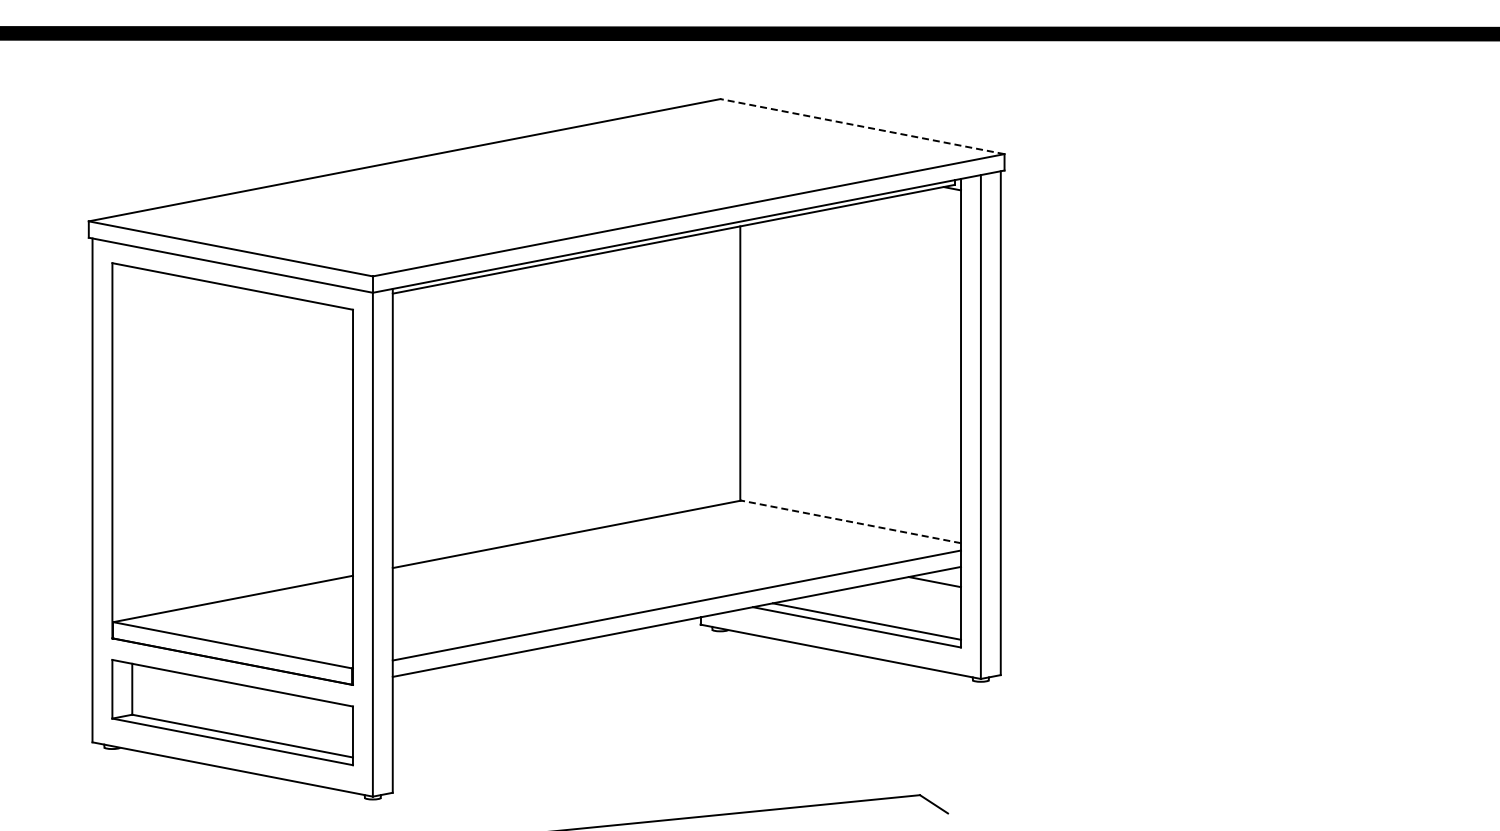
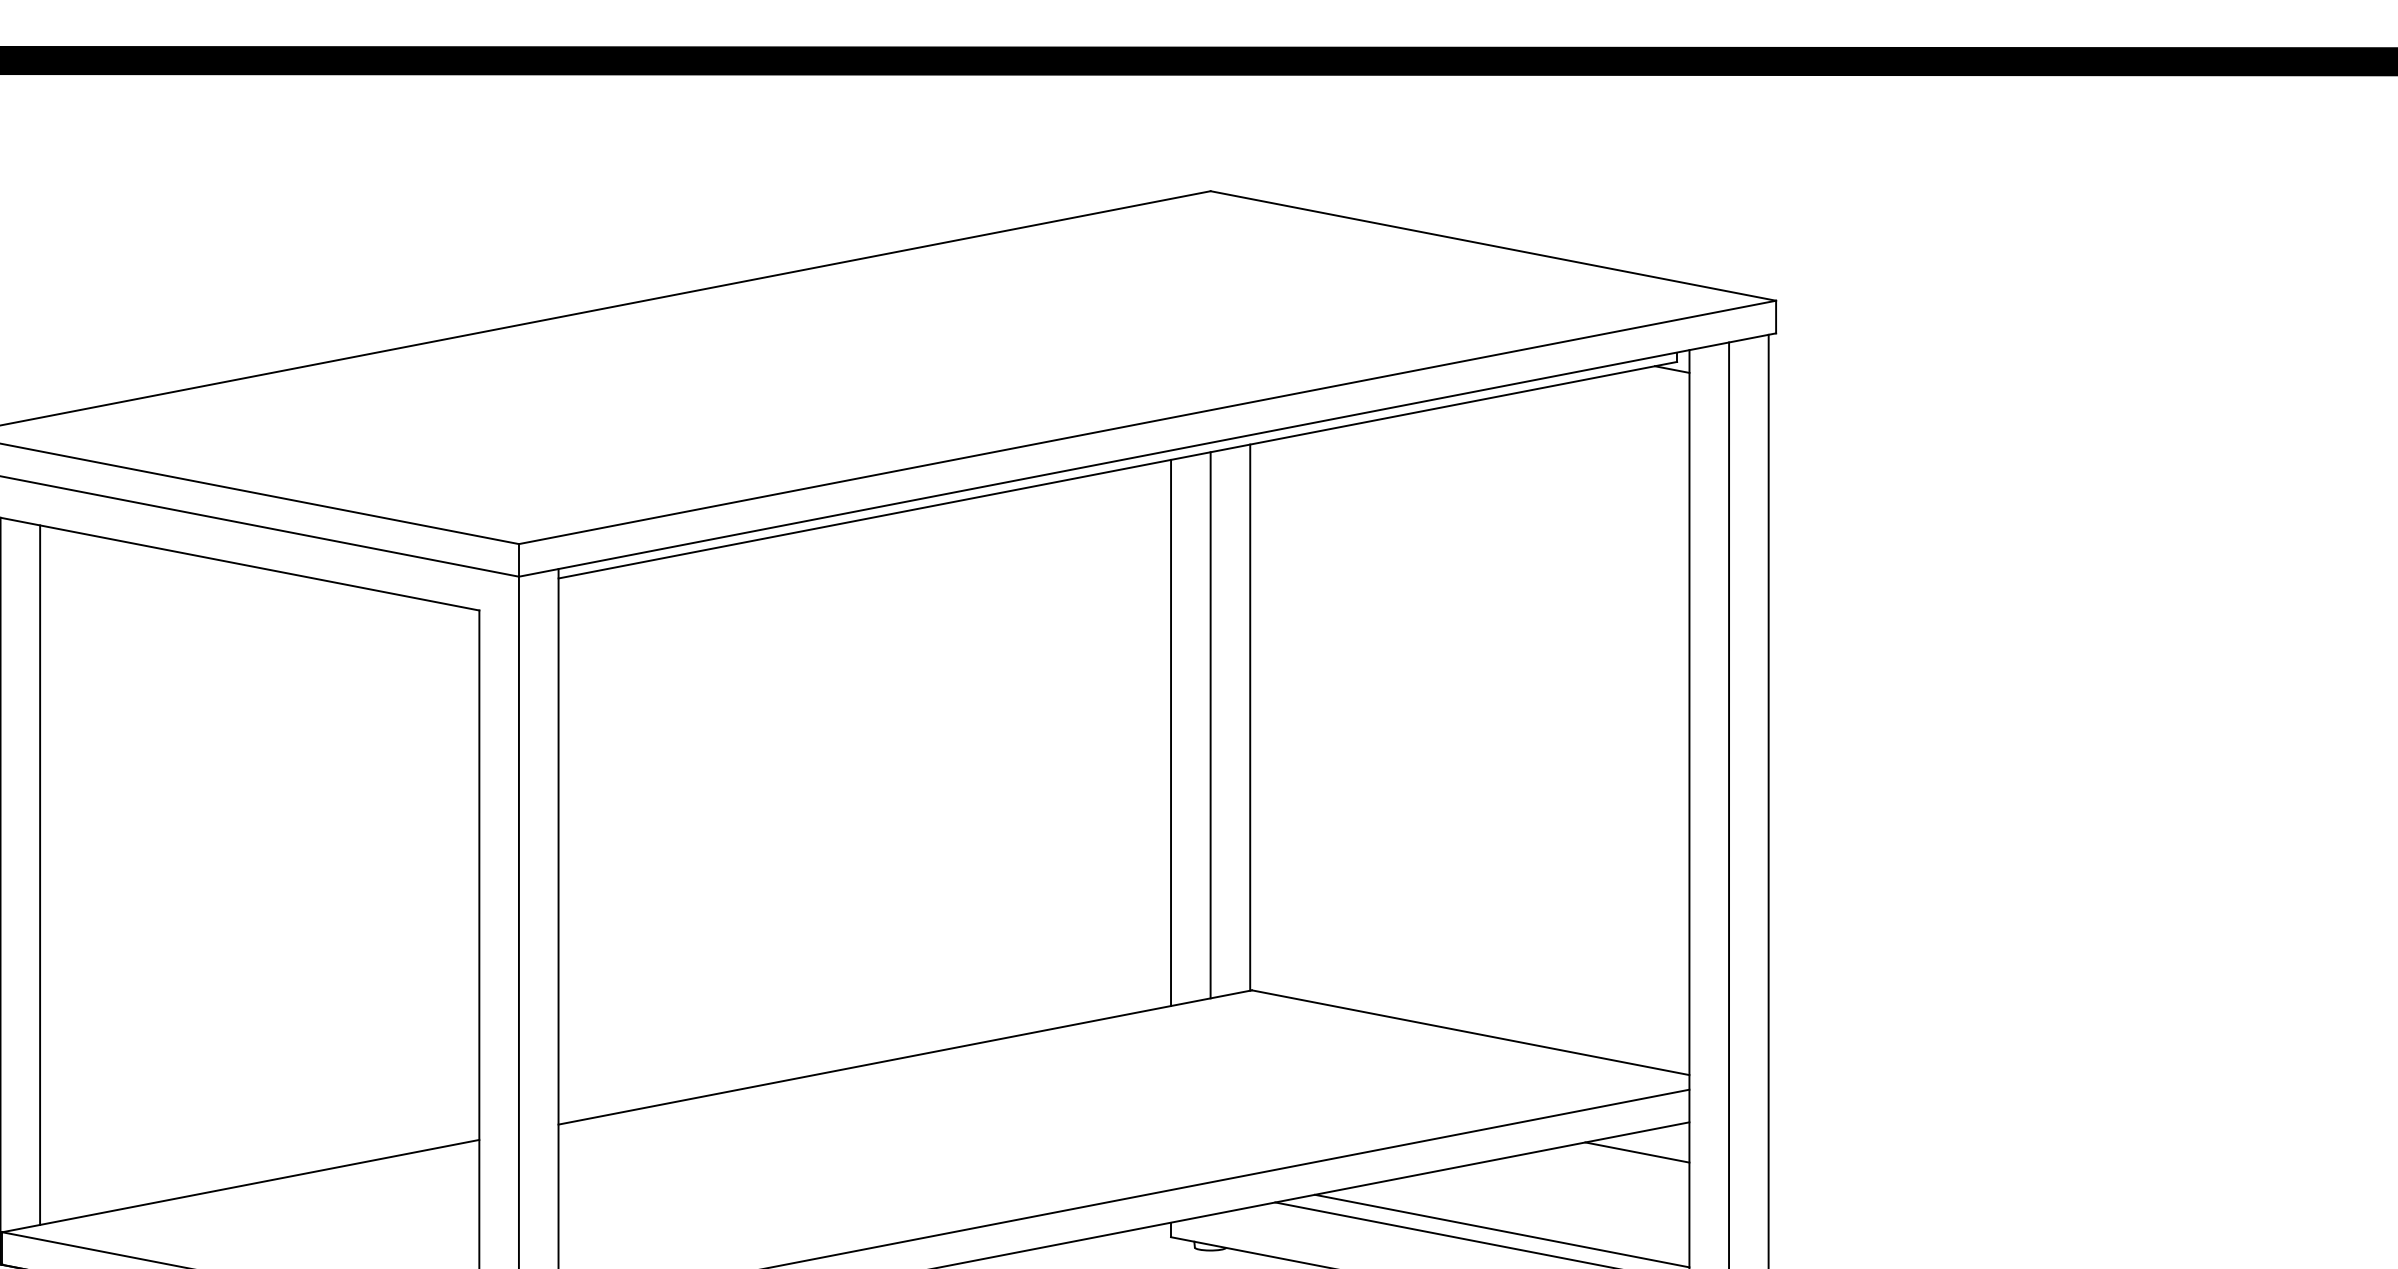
line: (862, 126) -> (1493, 245), dashed -> solid
line: (720, 367) -> (1210, 725), added
line: (700, 371) -> (1170, 733), added
line: (132, 442) -> (40, 874), added
line: (851, 521) -> (1471, 1031), dashed -> solid

